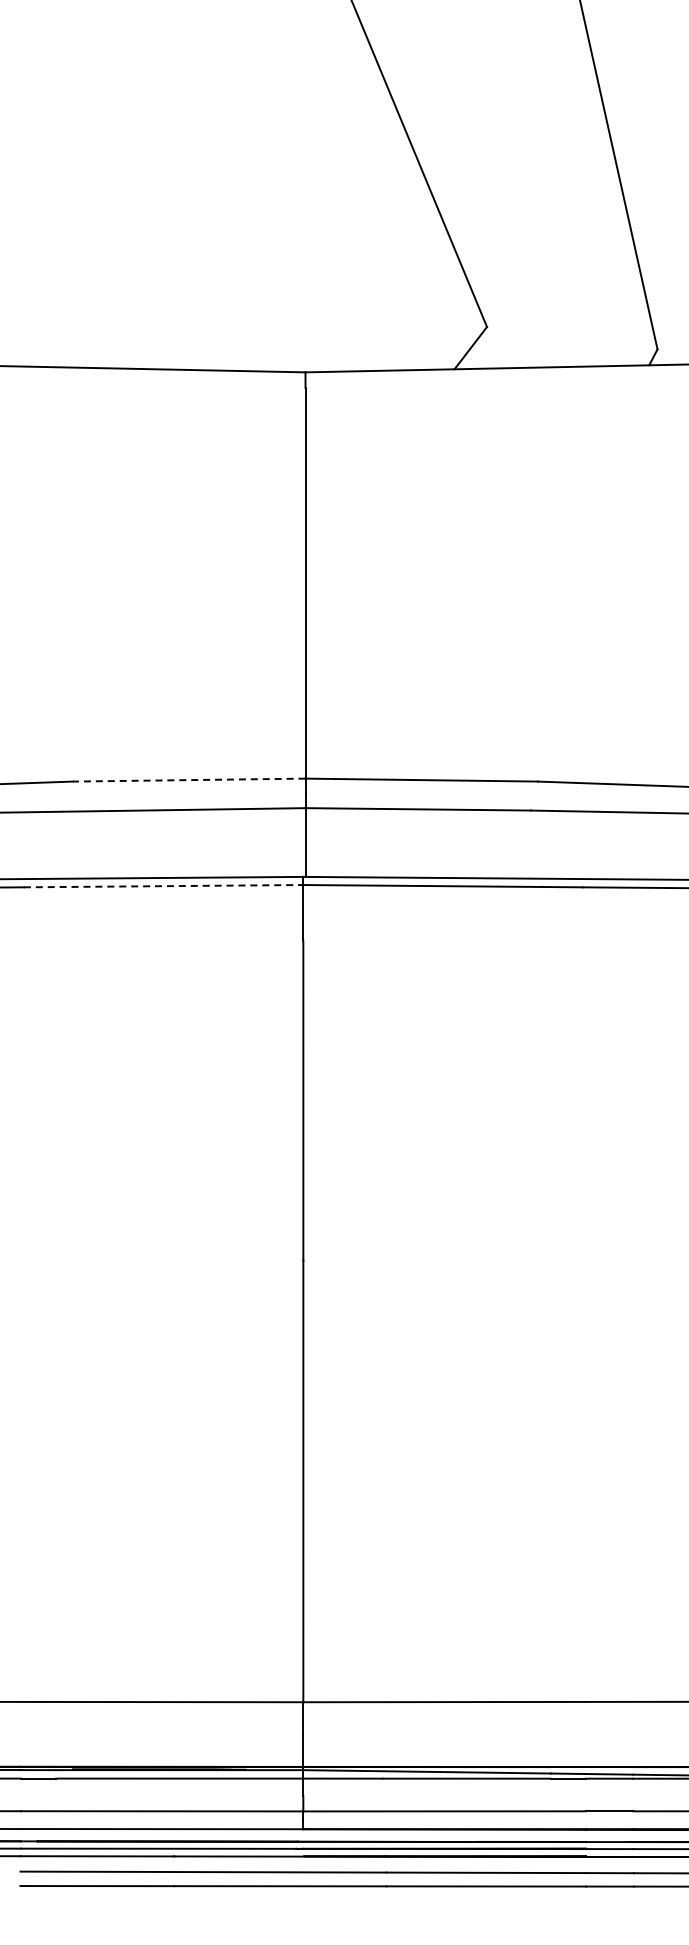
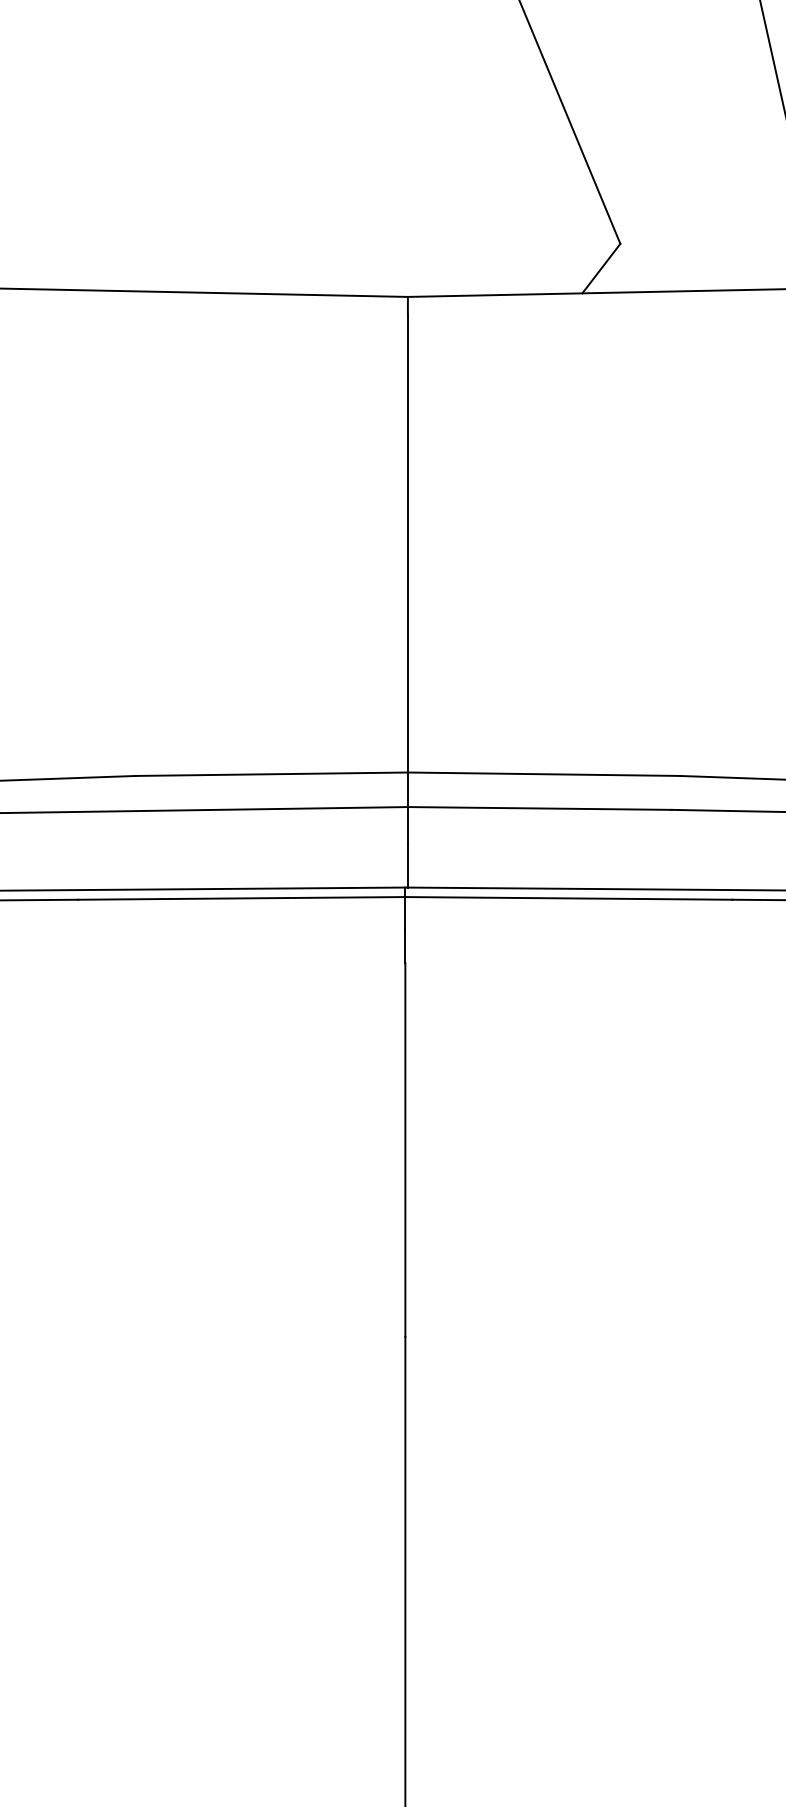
line: (188, 780) -> (270, 774), dashed -> solid
line: (163, 886) -> (241, 898), dashed -> solid

